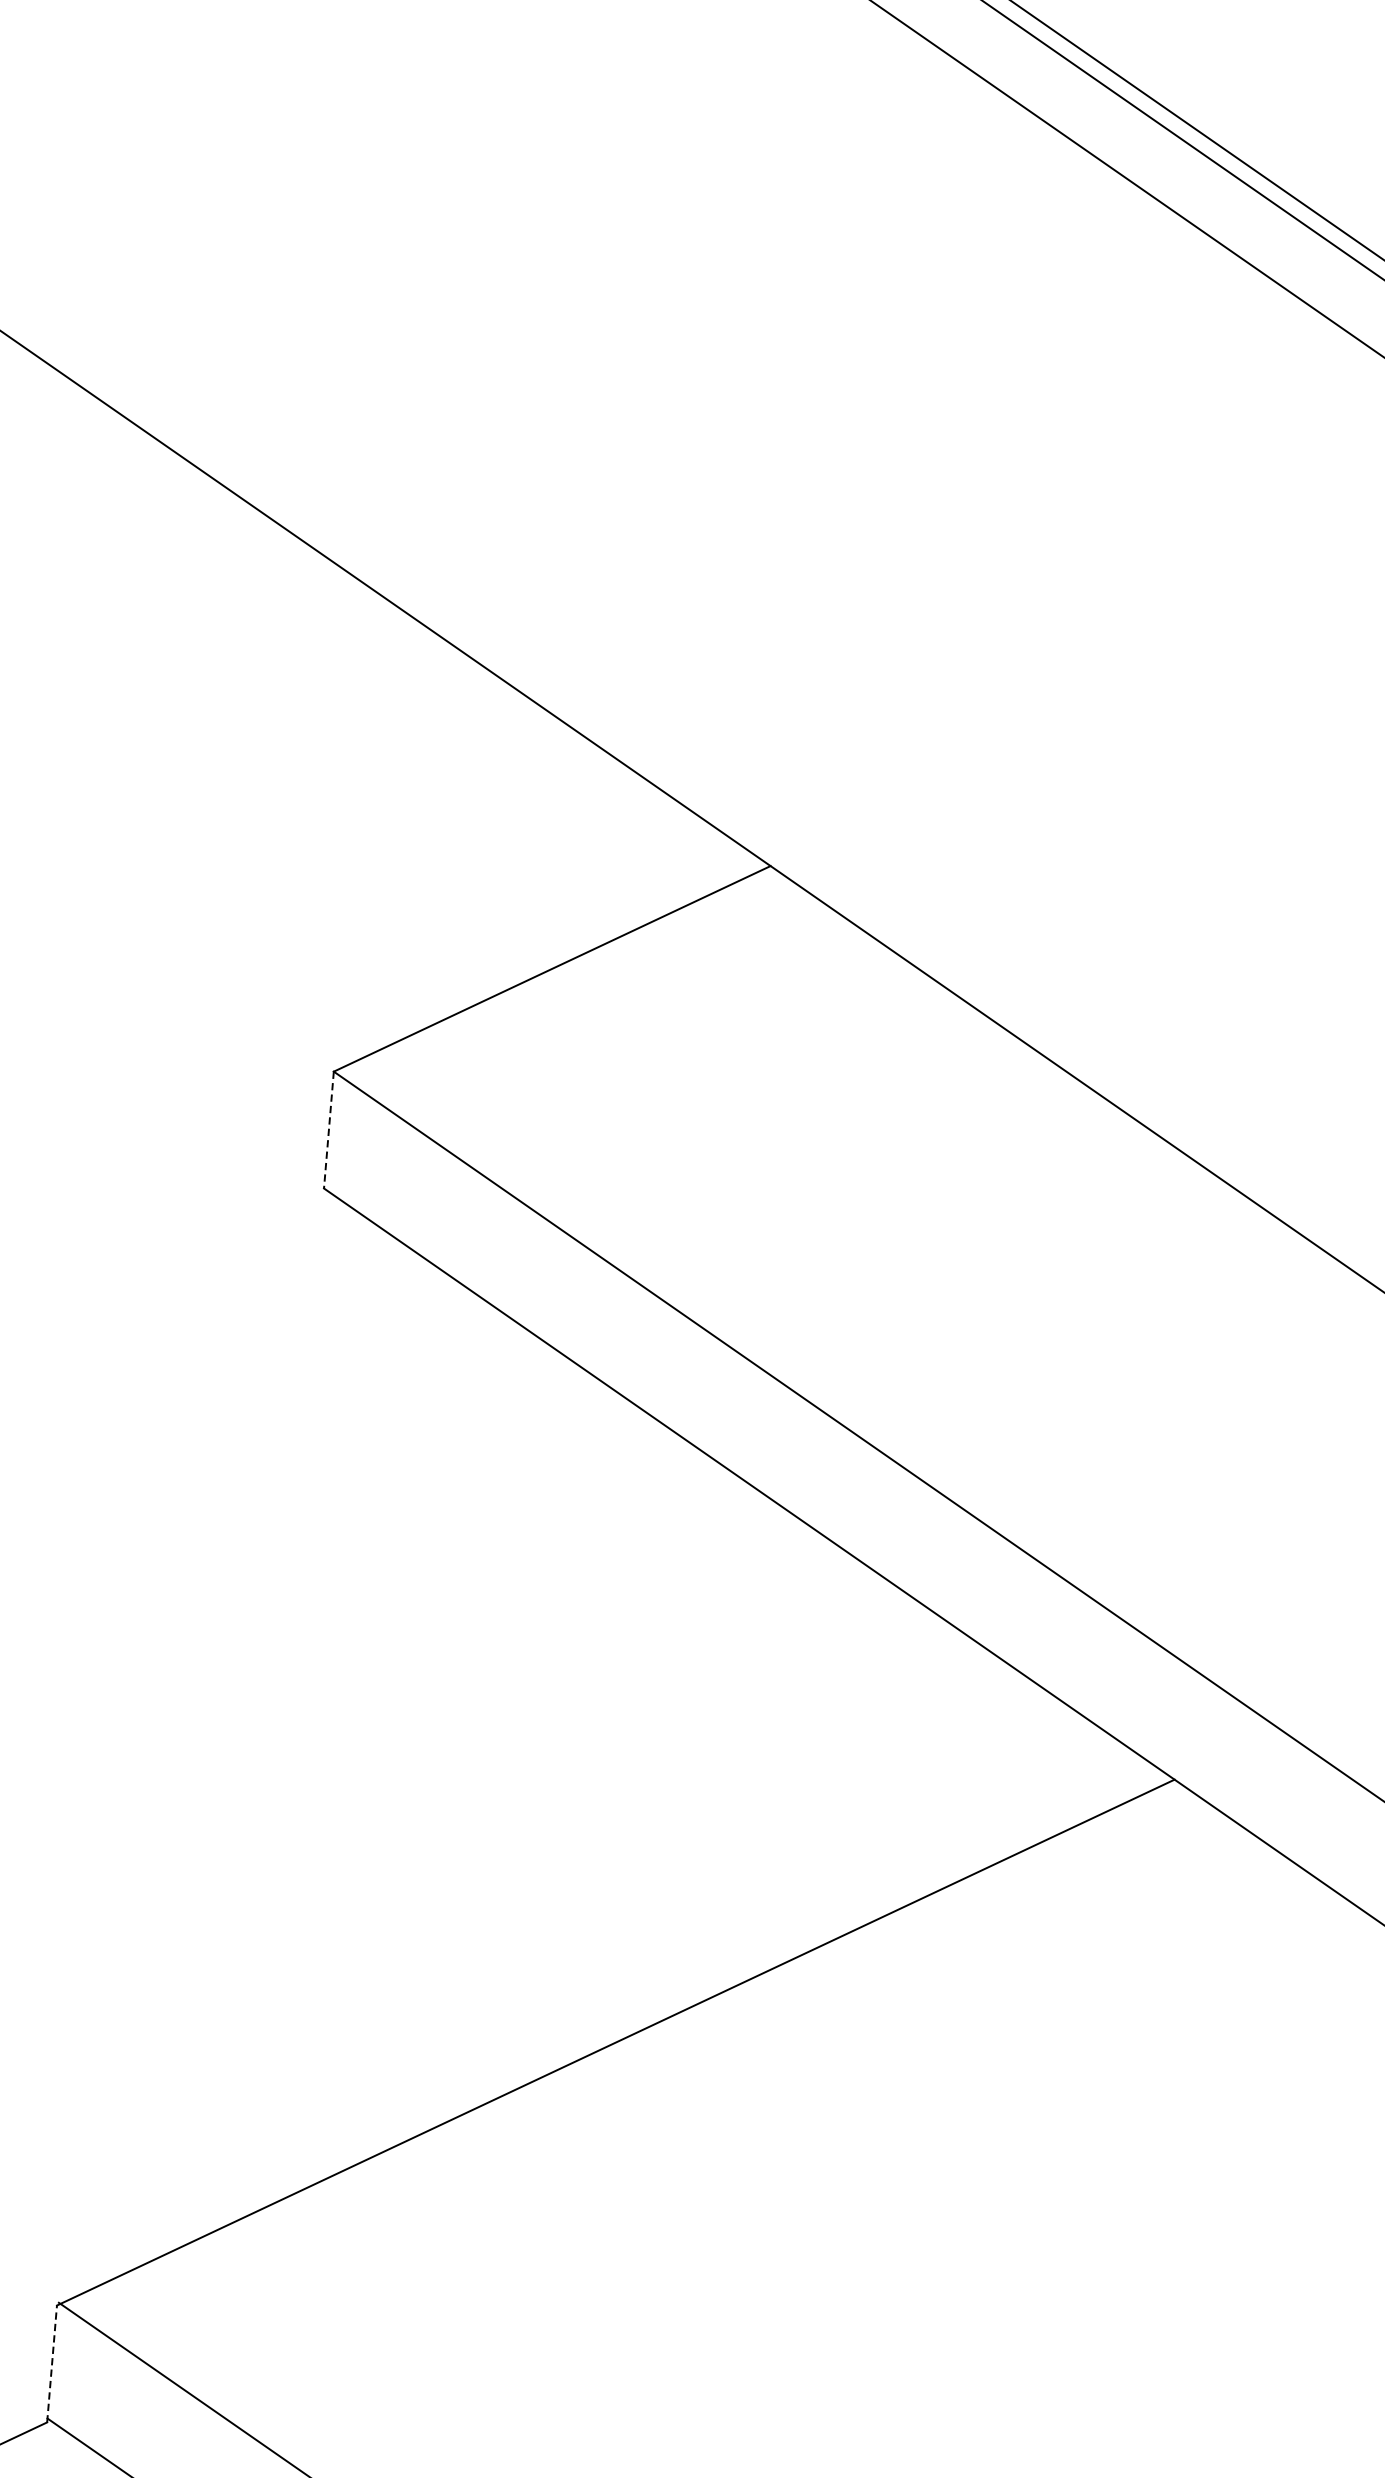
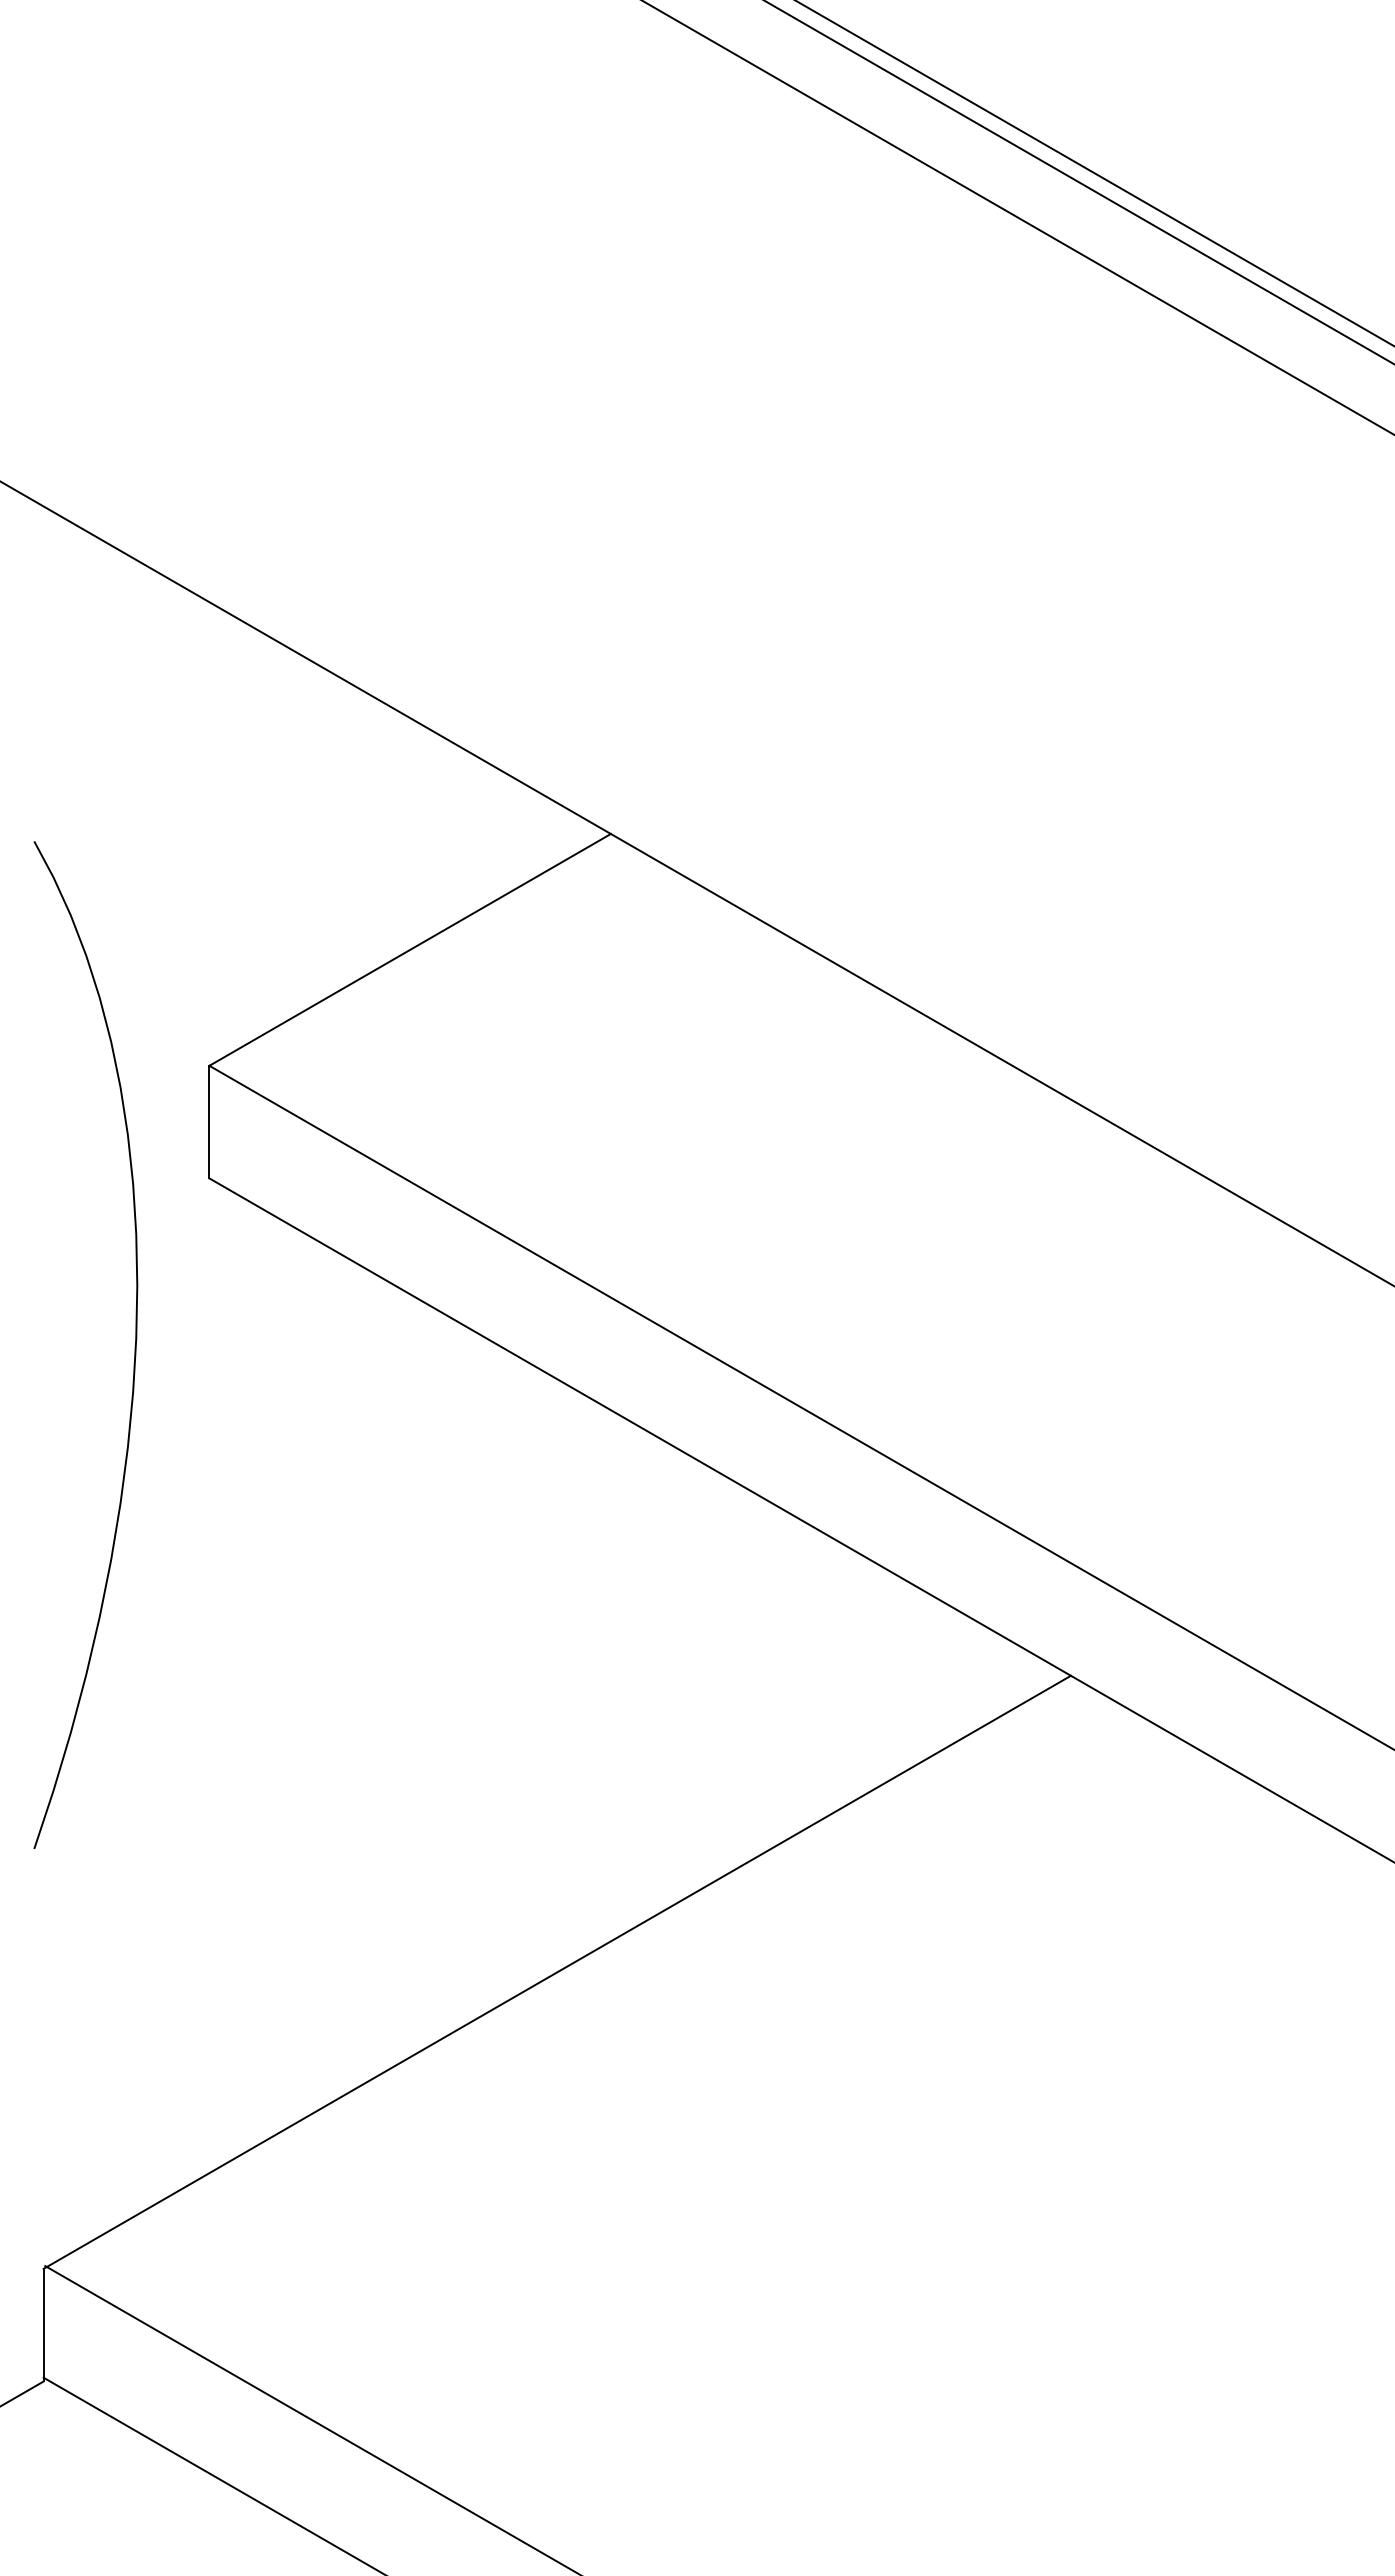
line: (328, 1130) -> (209, 1122), dashed -> solid
curve: (231, 1356) -> (134, 1346), added
line: (51, 2363) -> (43, 2324), dashed -> solid

